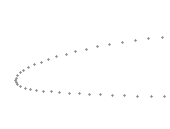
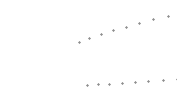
part: (34, 65) -> (45, 58), removed

